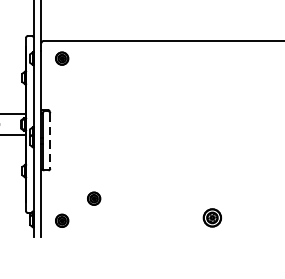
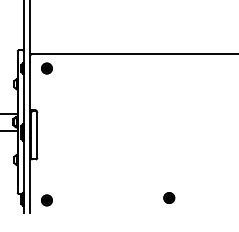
line: (50, 140) -> (37, 135), dashed -> solid
part: (93, 198) -> (72, 182), removed
part: (212, 217) -> (169, 197), size x0.71

